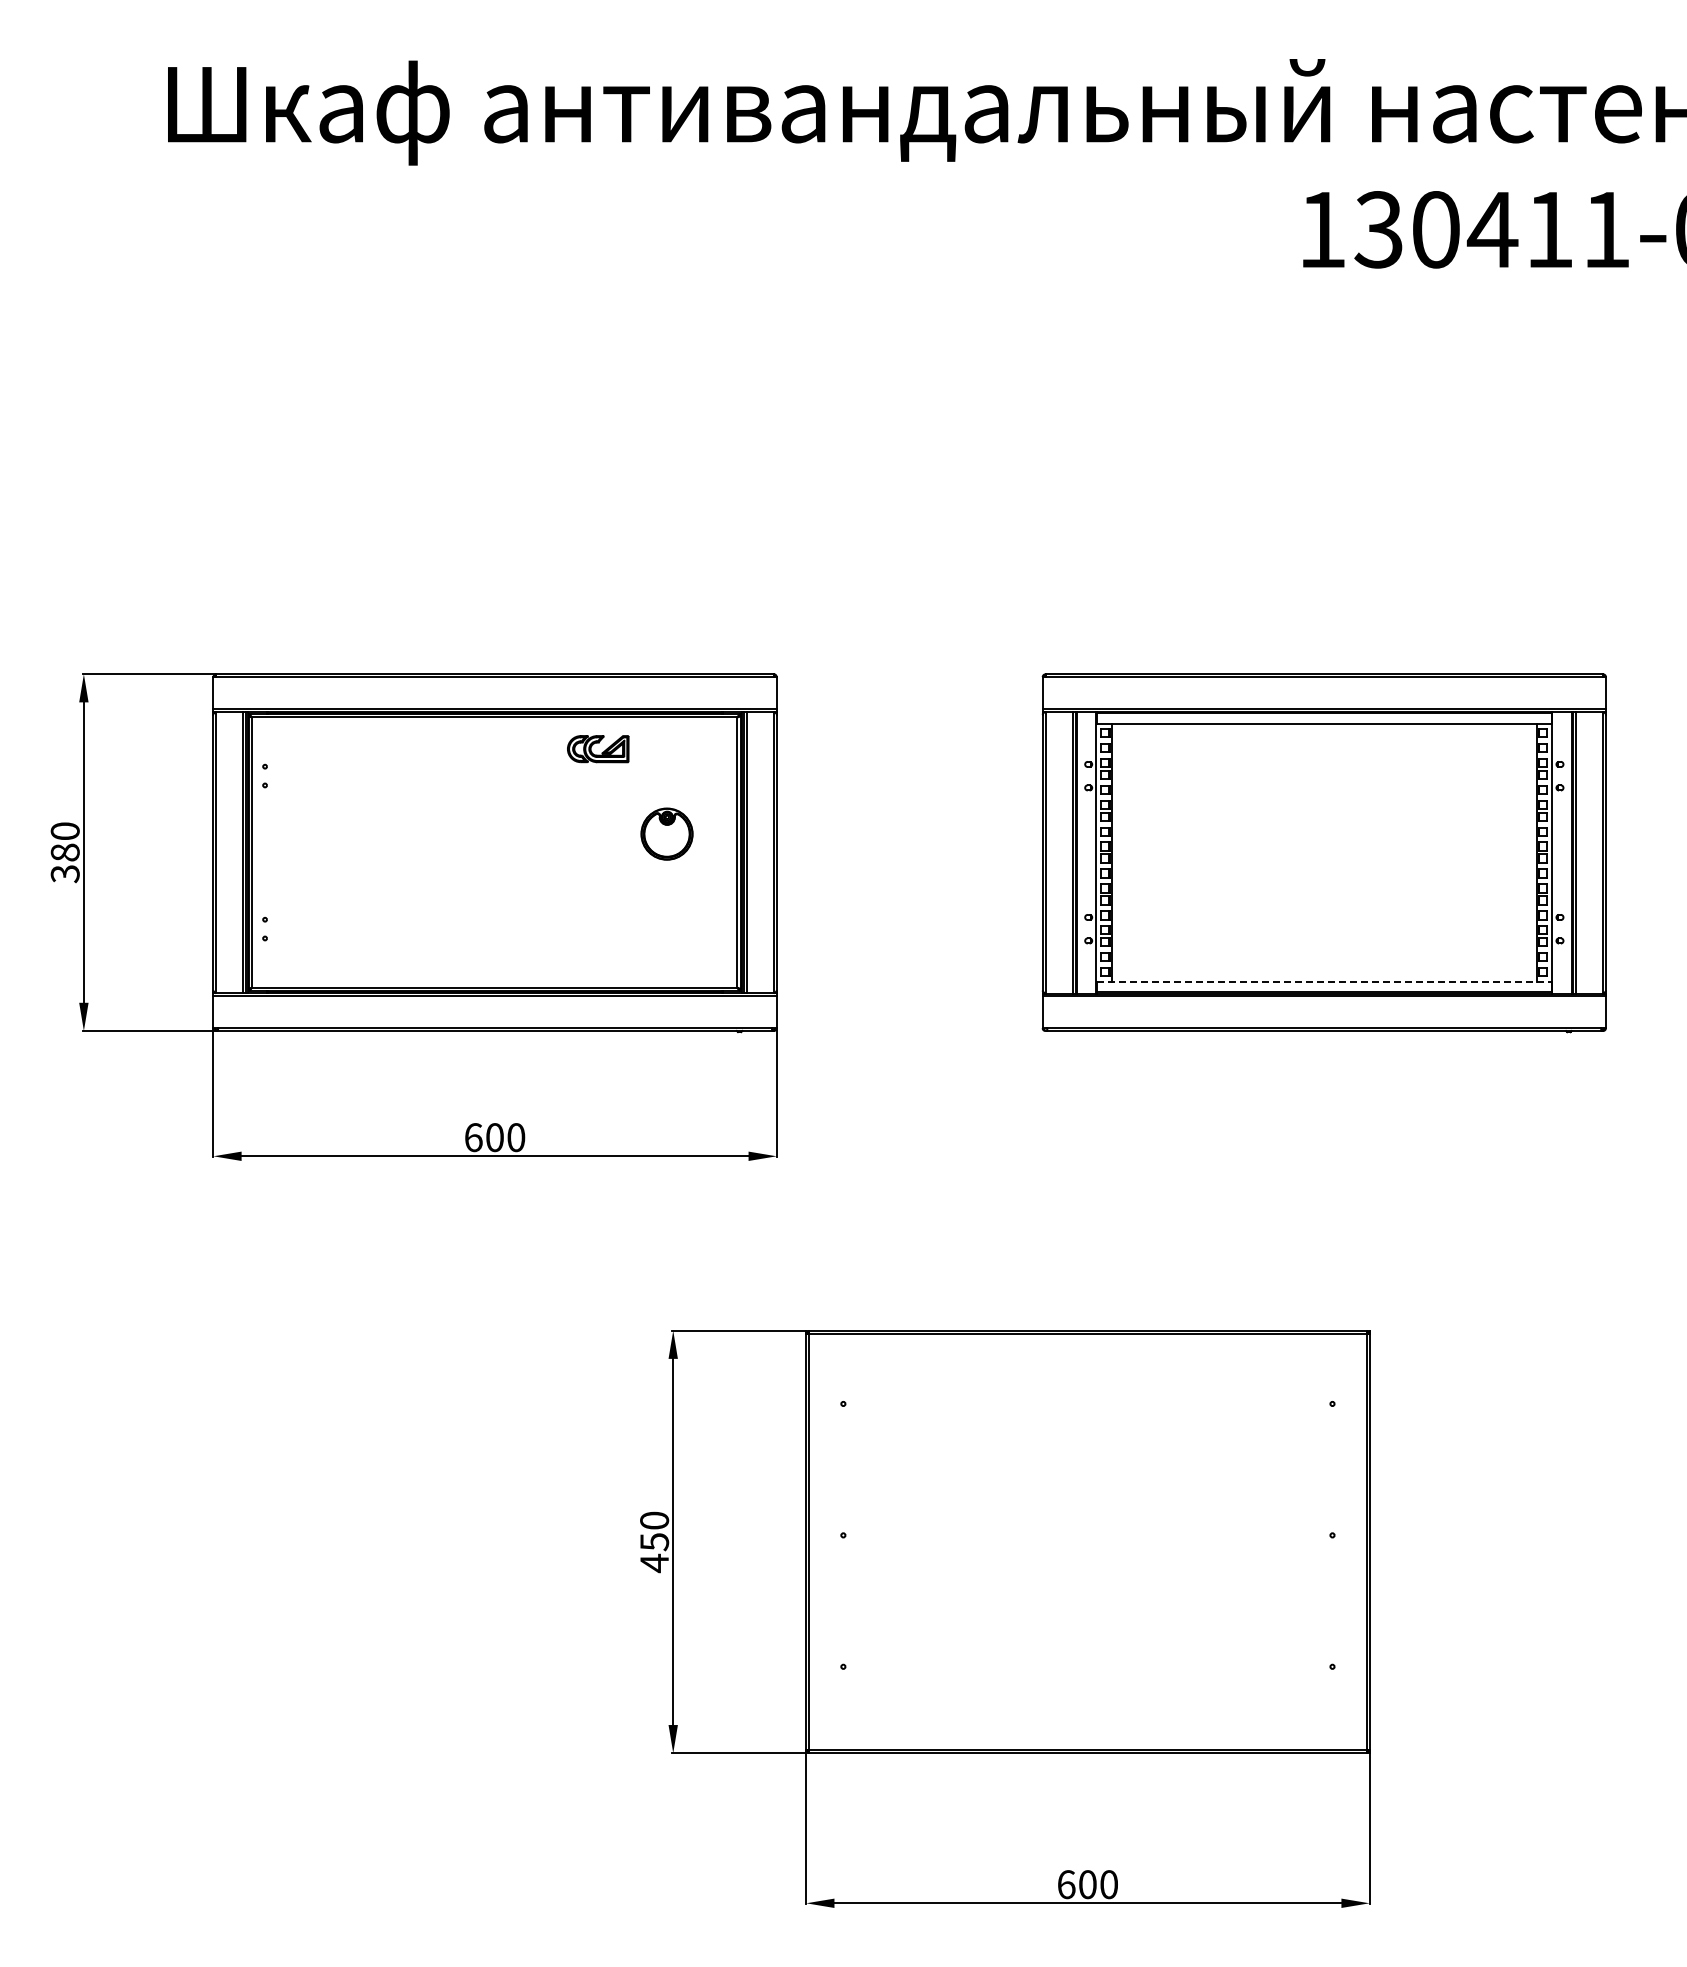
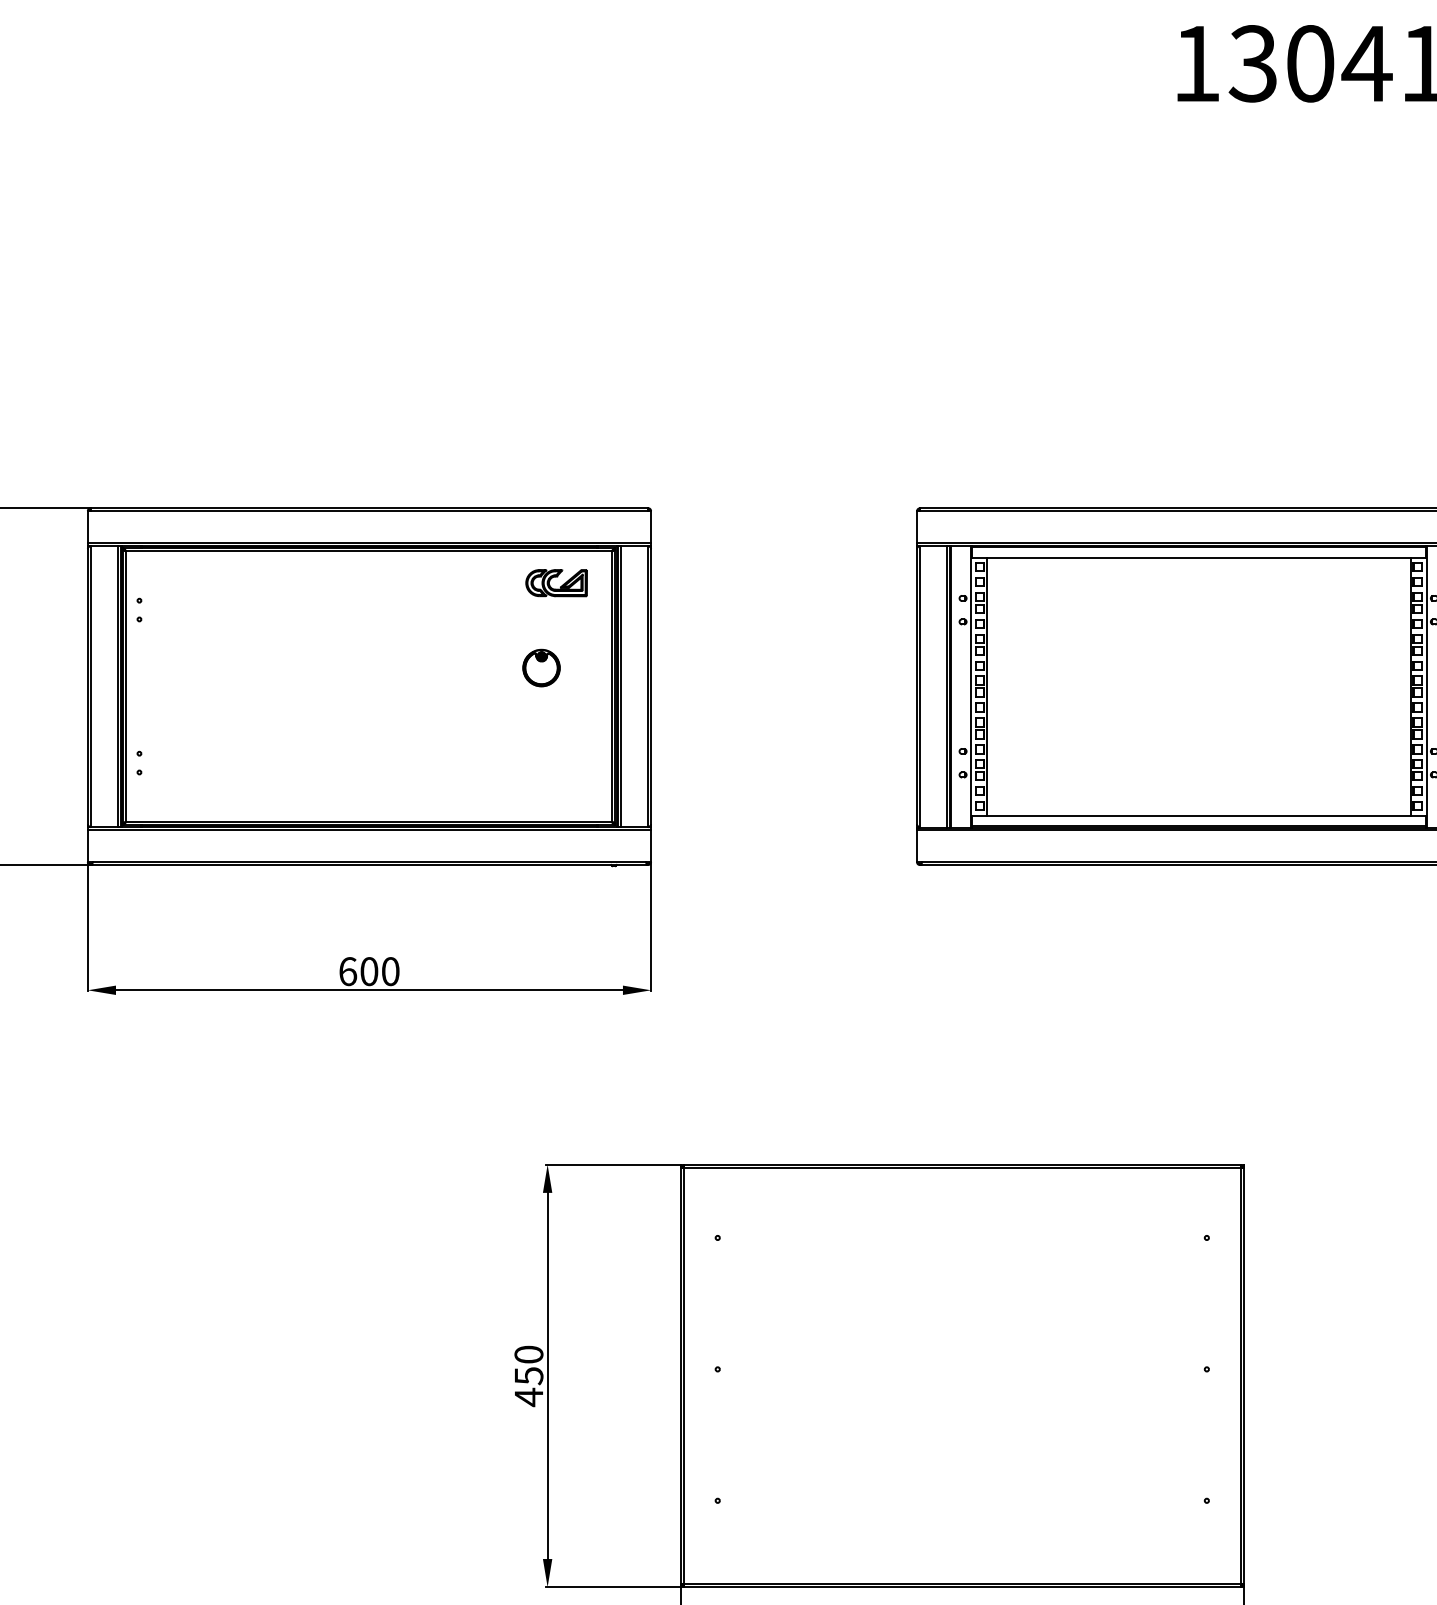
part: (598, 749) -> (556, 583), moved
part: (667, 833) -> (541, 667), size x0.71
line: (1324, 981) -> (1198, 815), dashed -> solid

